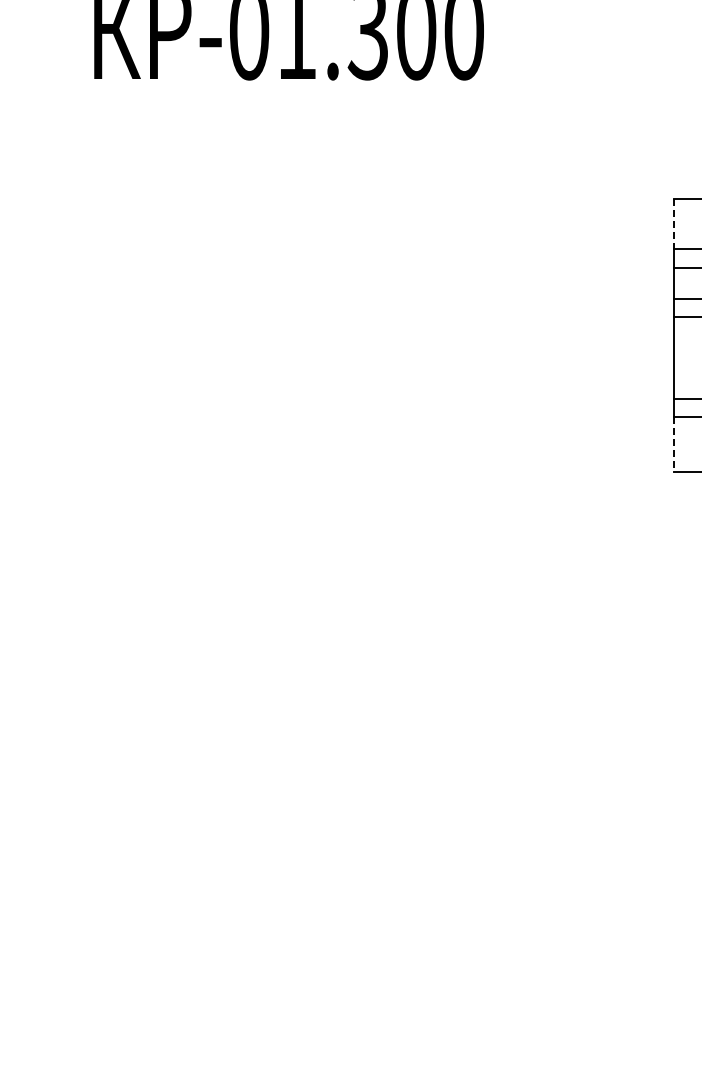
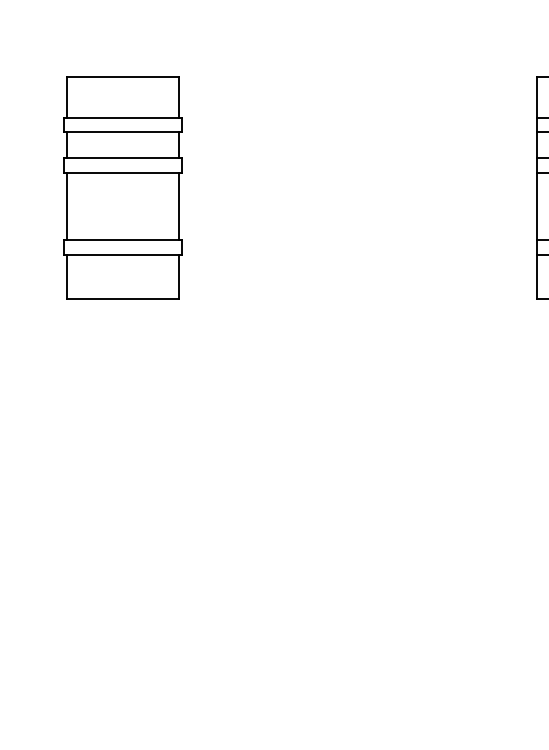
line: (673, 224) -> (537, 97), dashed -> solid
part: (166, 335) -> (123, 187), added
line: (673, 445) -> (537, 277), dashed -> solid

